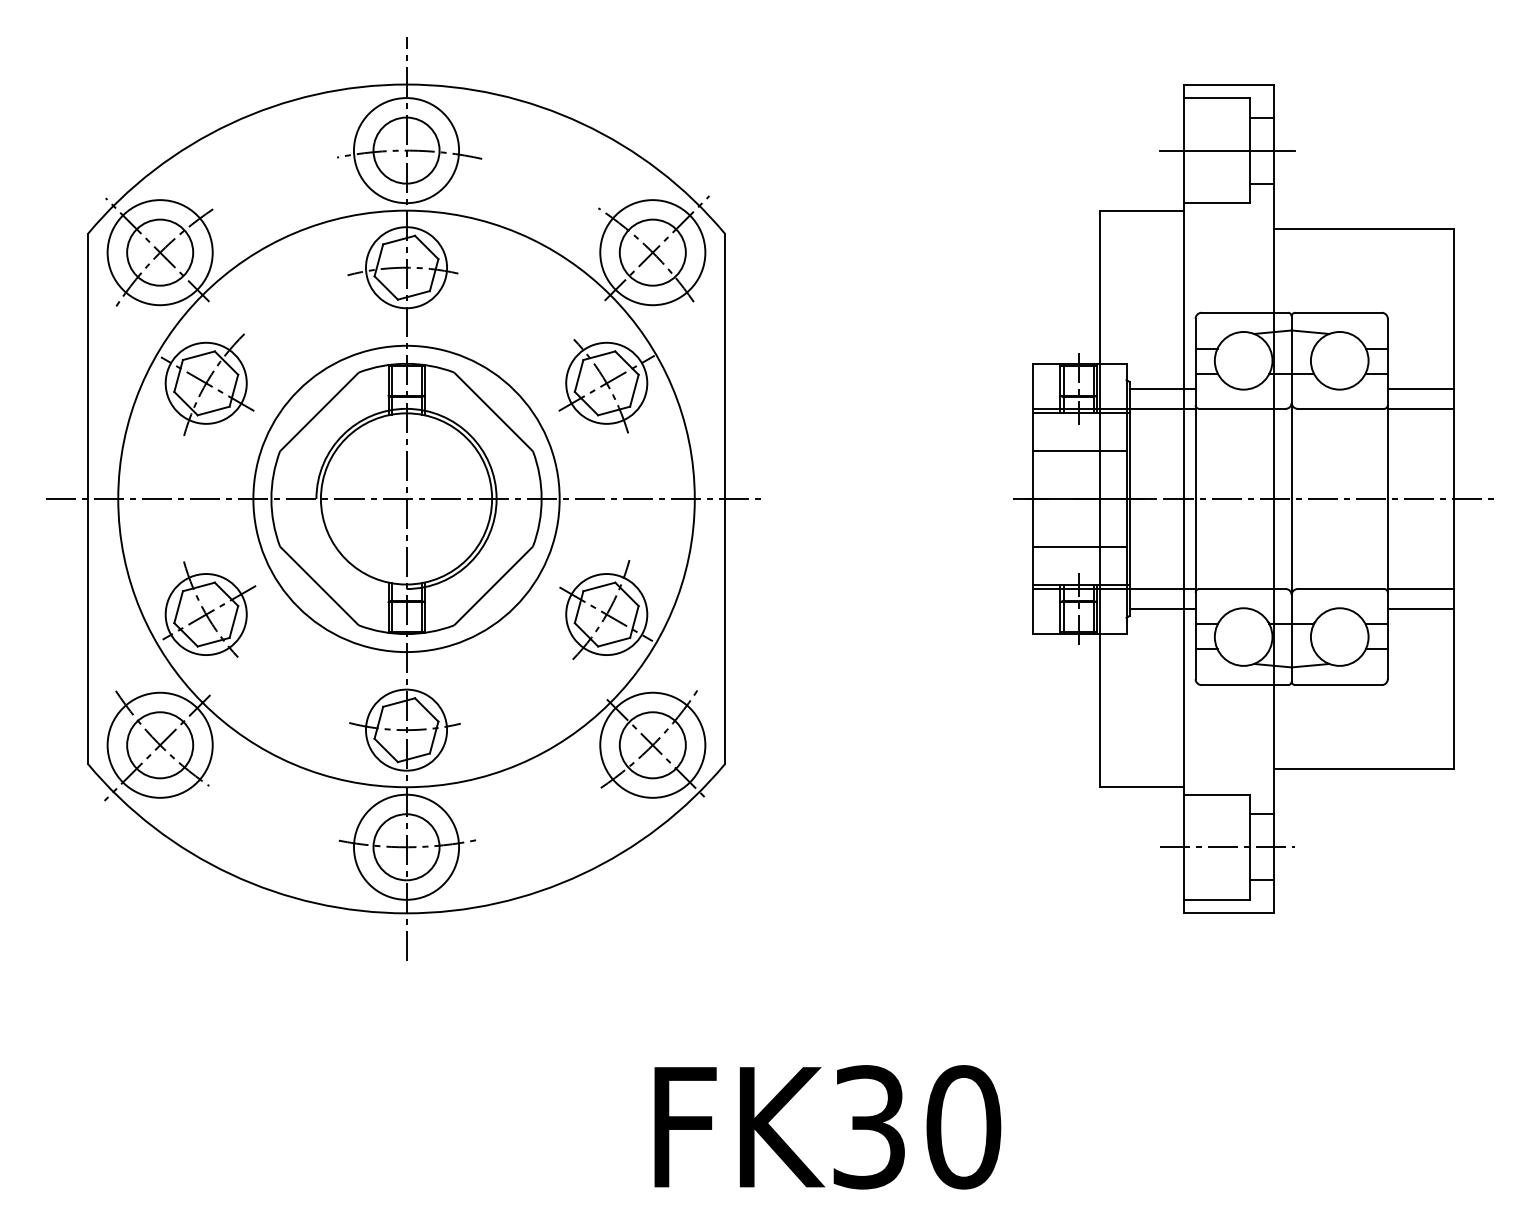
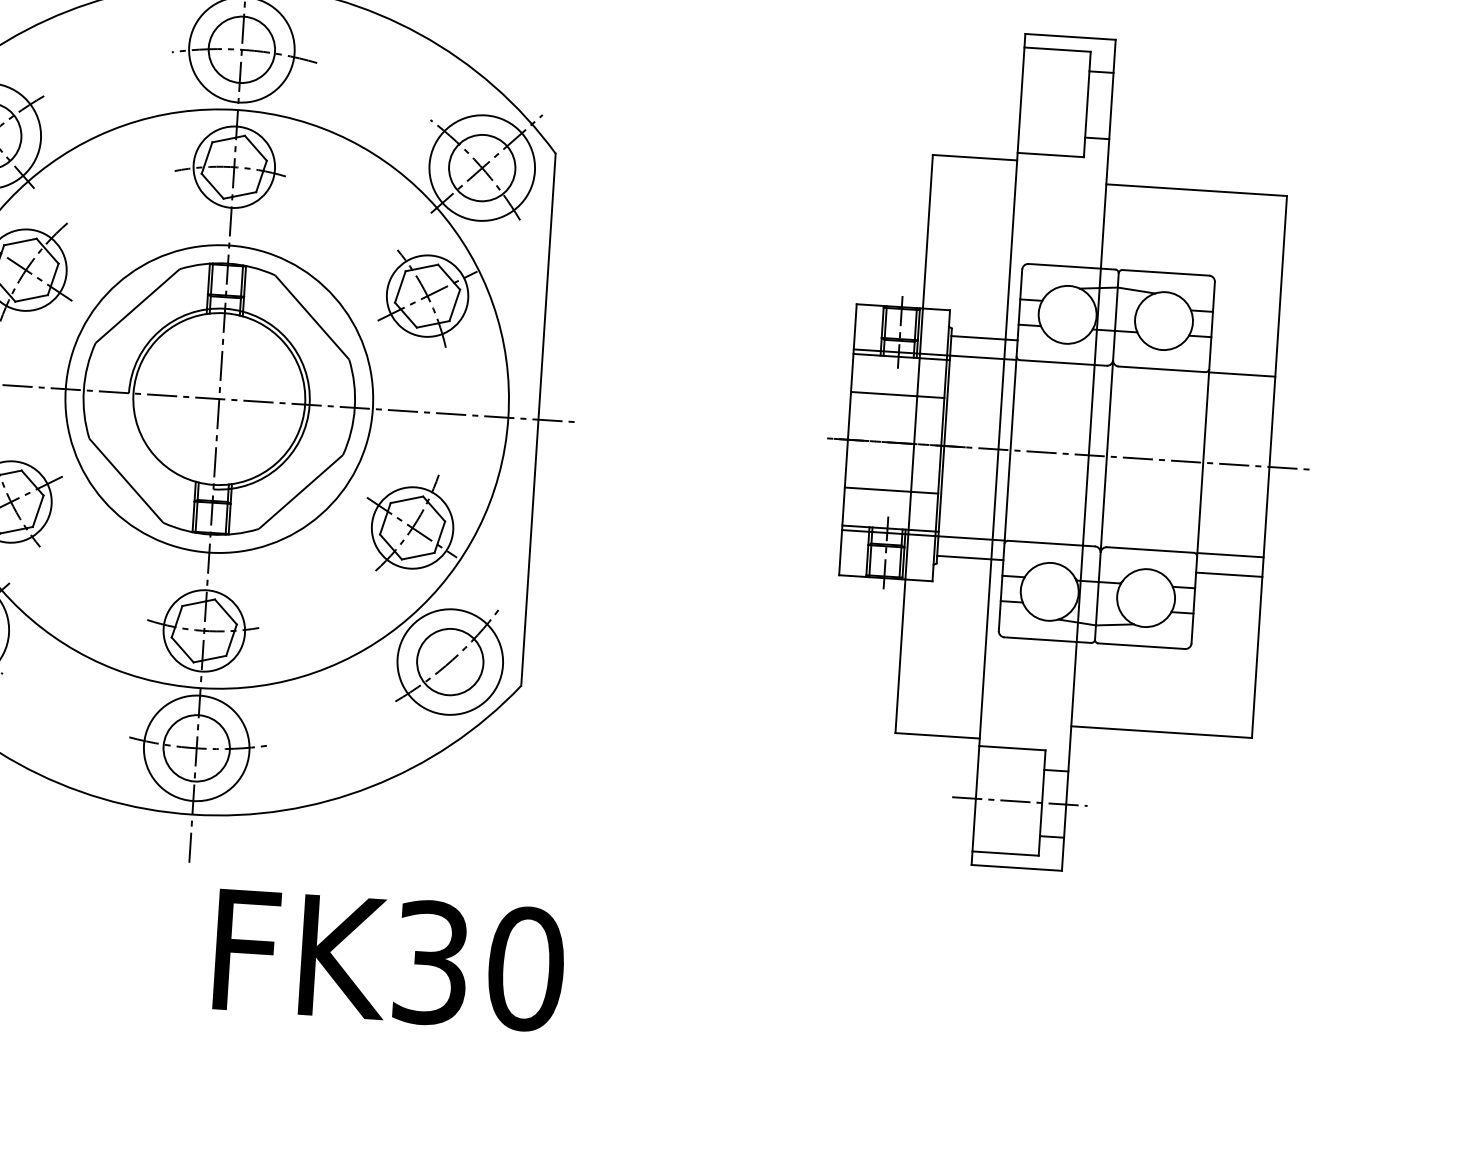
line: (1227, 150) -> (1065, 102), removed
line: (1420, 389) -> (1243, 355), removed
line: (656, 749) -> (453, 666), removed
text: (827, 1127) -> (389, 960), moved

